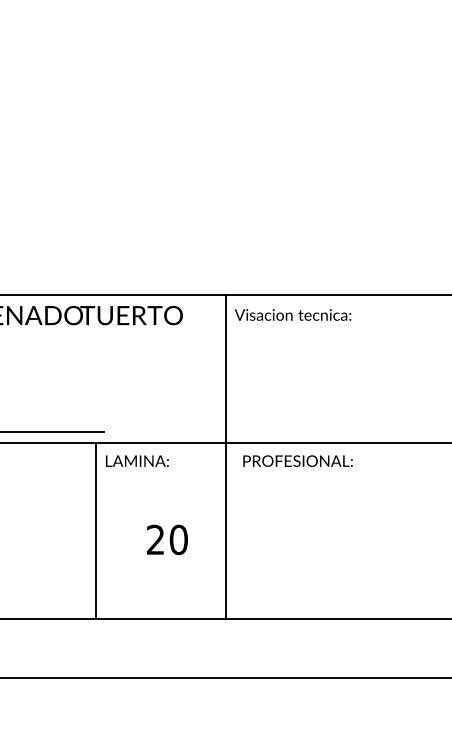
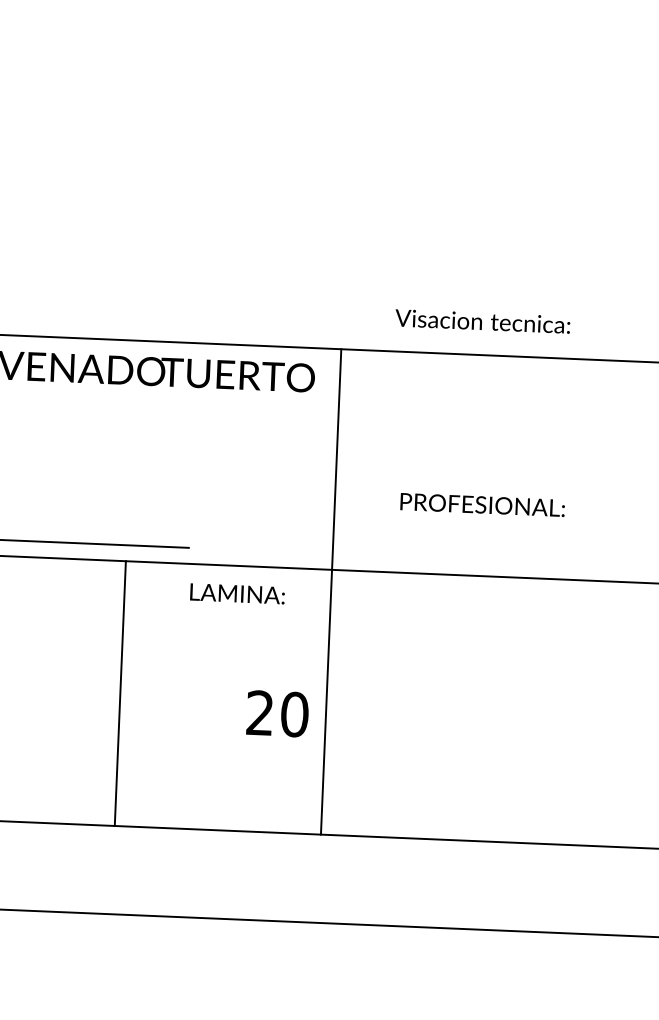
text: (292, 314) -> (482, 320), moved
line: (225, 457) -> (330, 592), moved
text: (297, 460) -> (481, 503), moved
line: (96, 530) -> (120, 693), moved

